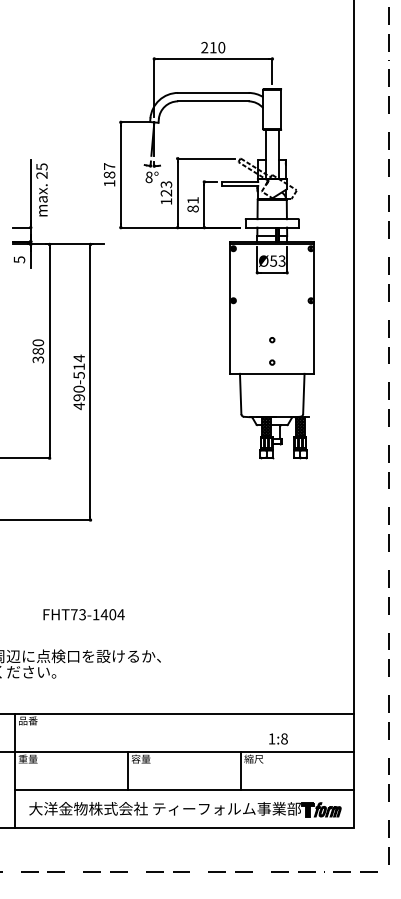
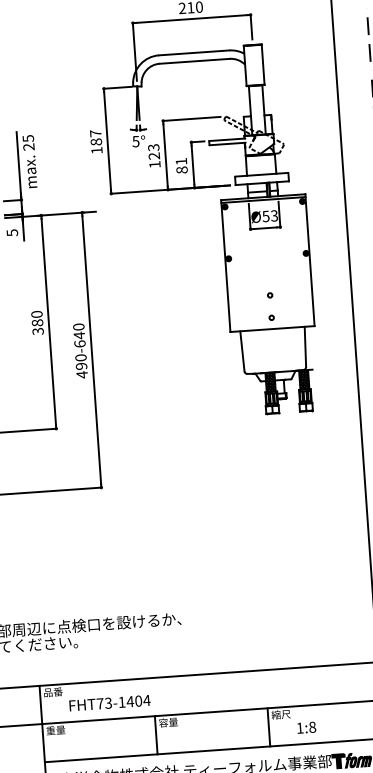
text: (148, 176) -> (135, 140), 8° -> 5°
text: (78, 366) -> (78, 335), 490-514 -> 490-640
text: (83, 614) -> (109, 702), moved
text: (278, 738) -> (306, 727), moved

